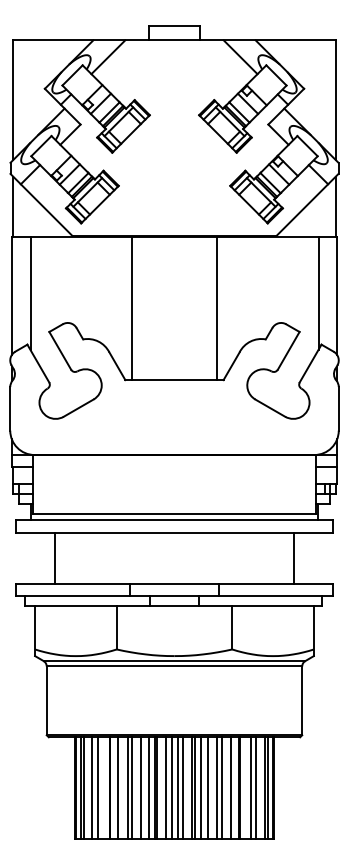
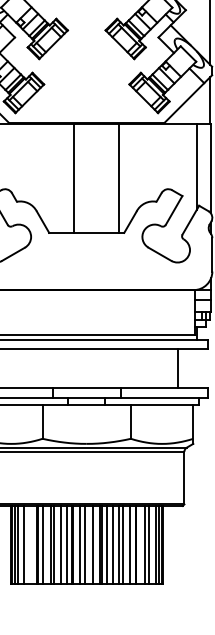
line: (132, 308) -> (74, 178), moved
line: (98, 788) -> (28, 545), removed
line: (177, 788) -> (89, 545), removed

